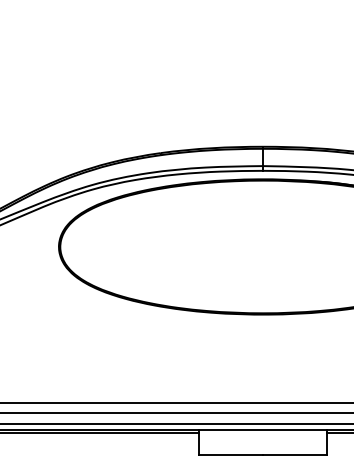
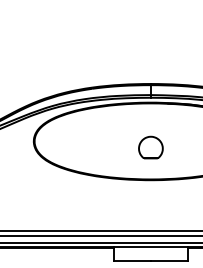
part: (262, 257) -> (150, 147), added

